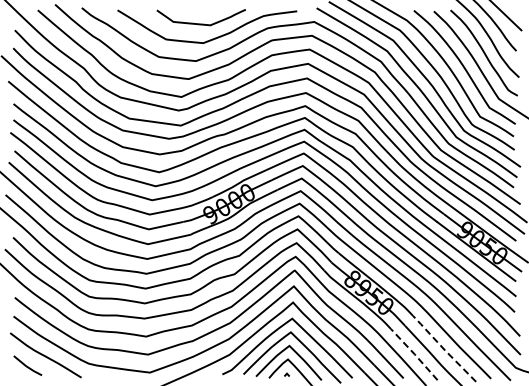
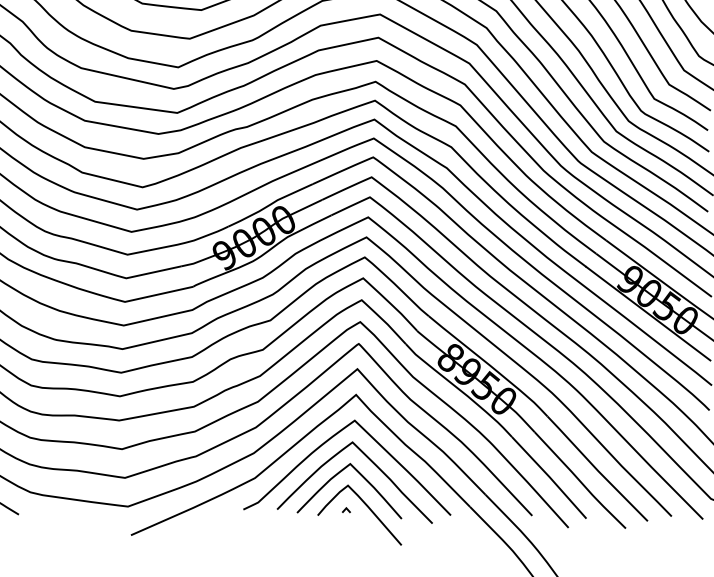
line: (443, 349) -> (595, 469), dashed -> solid
line: (414, 354) -> (549, 477), dashed -> solid

